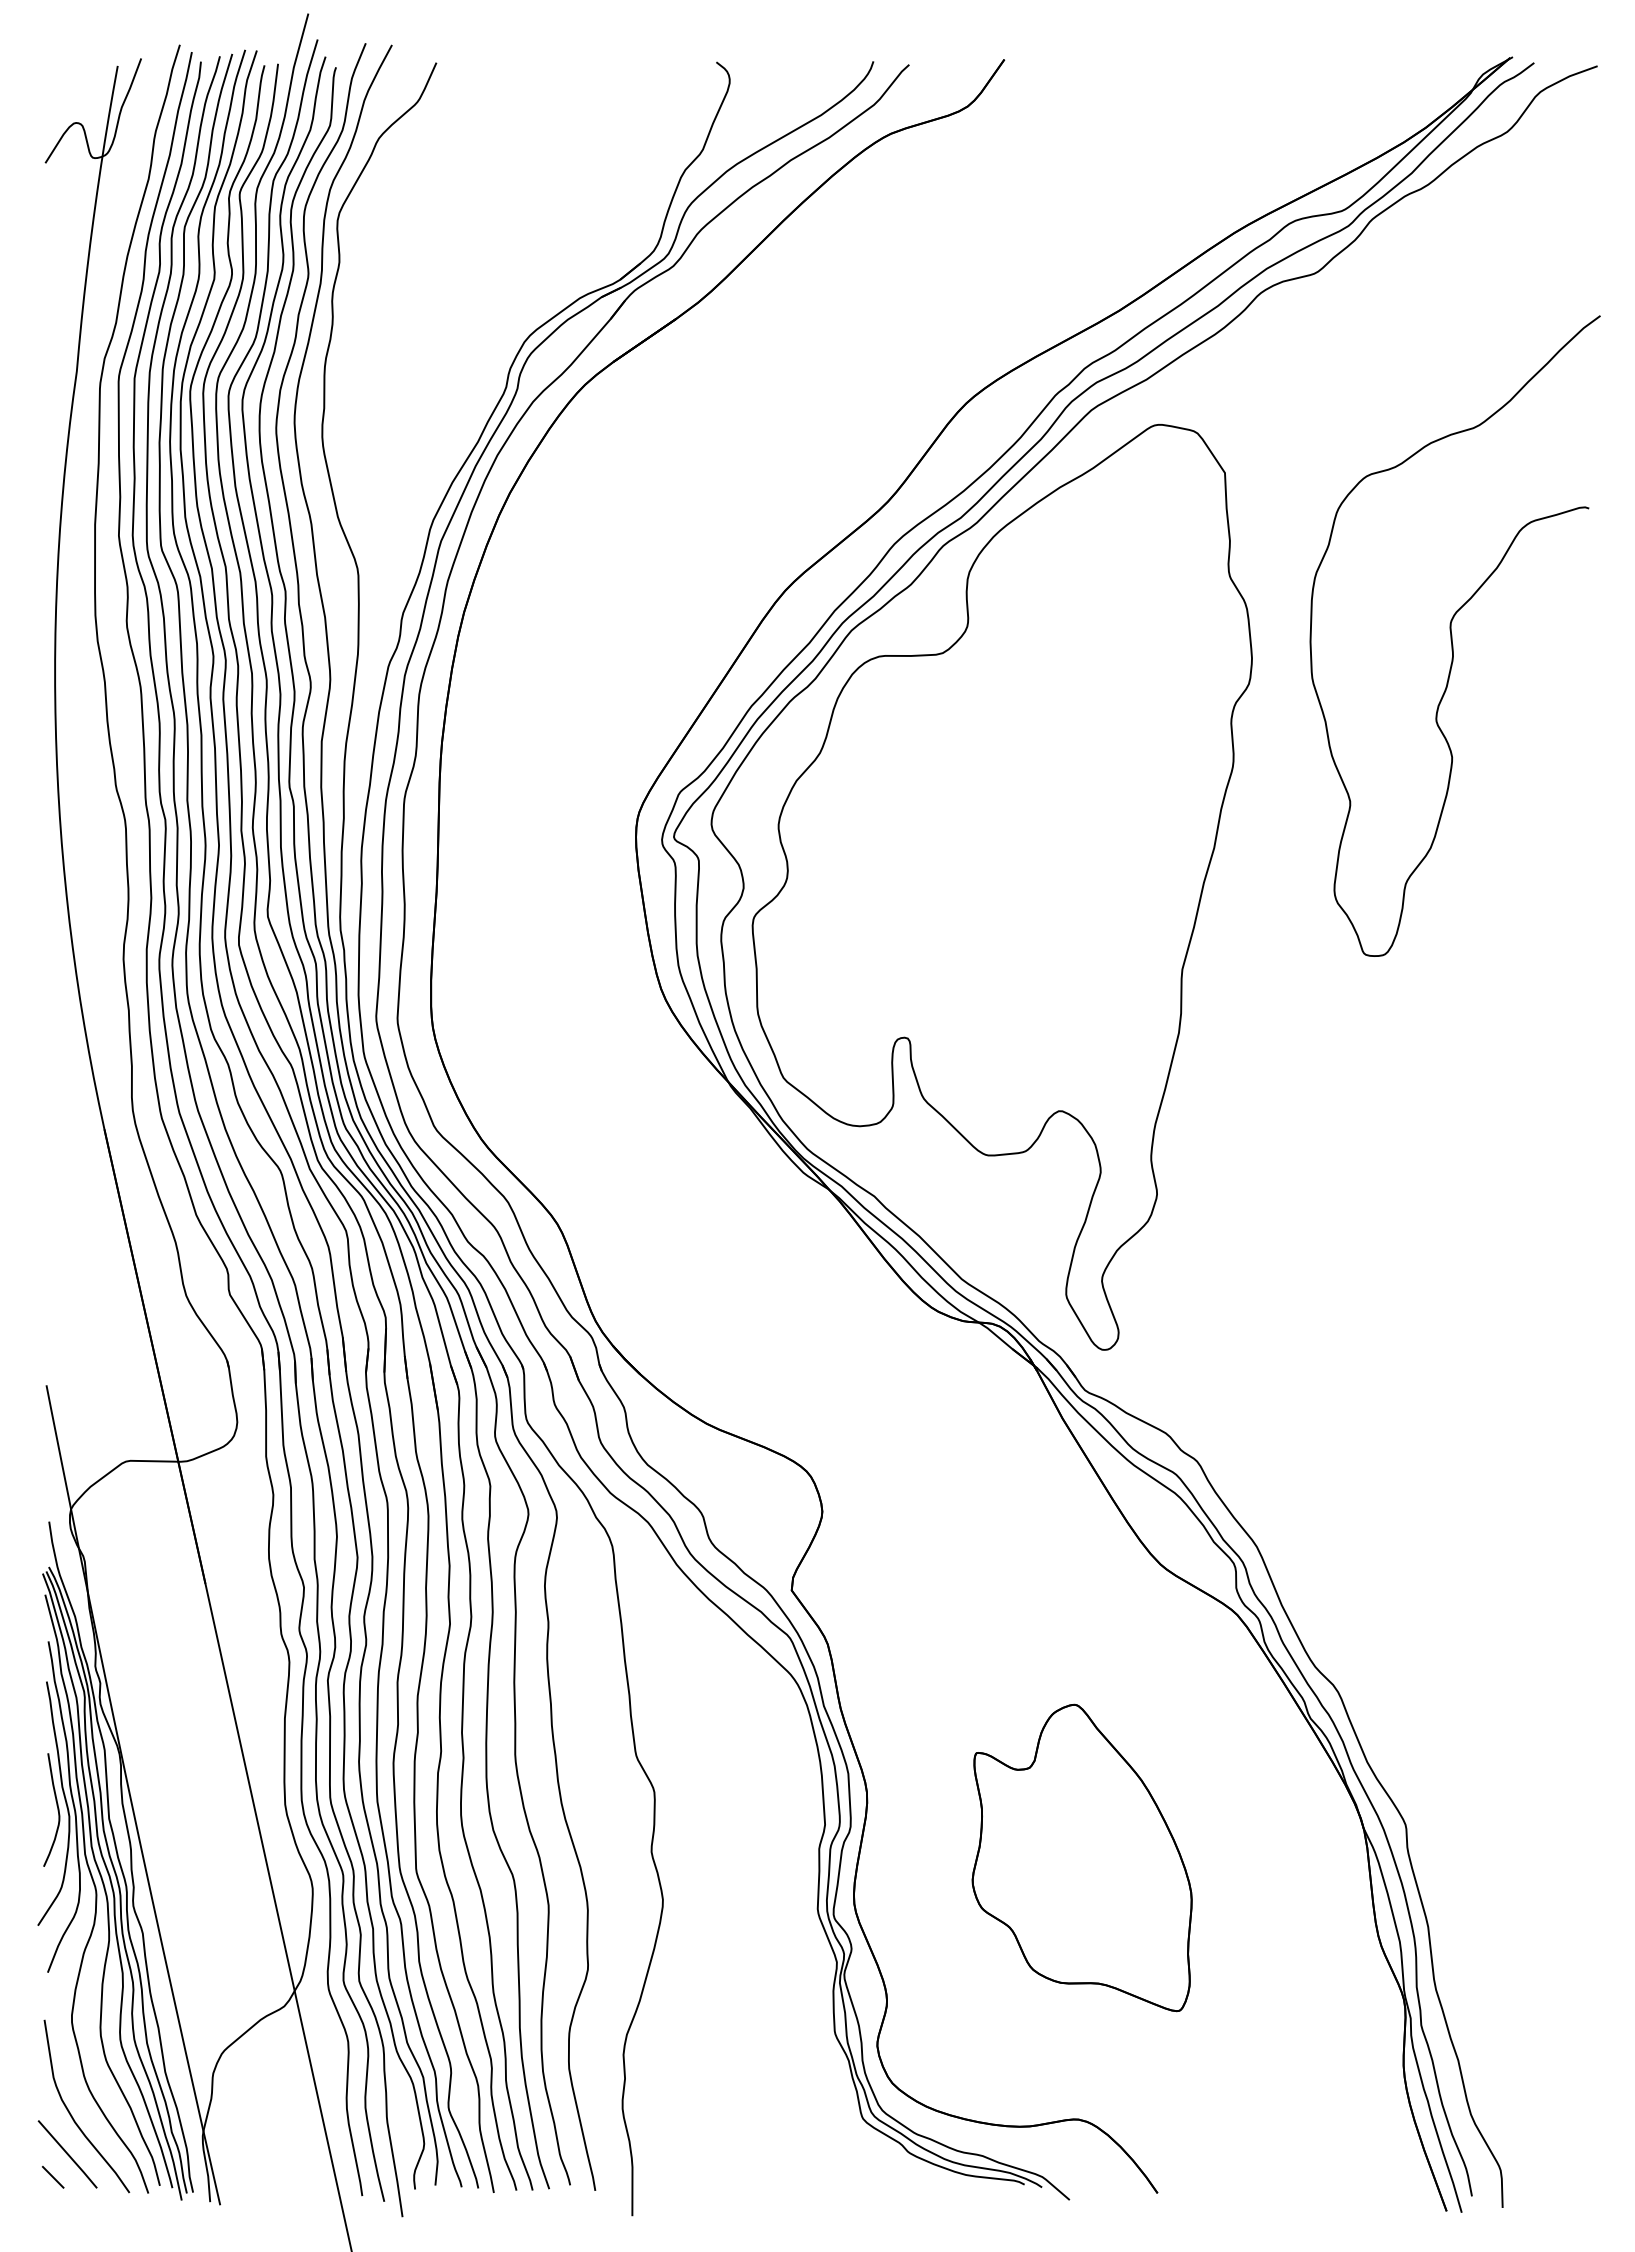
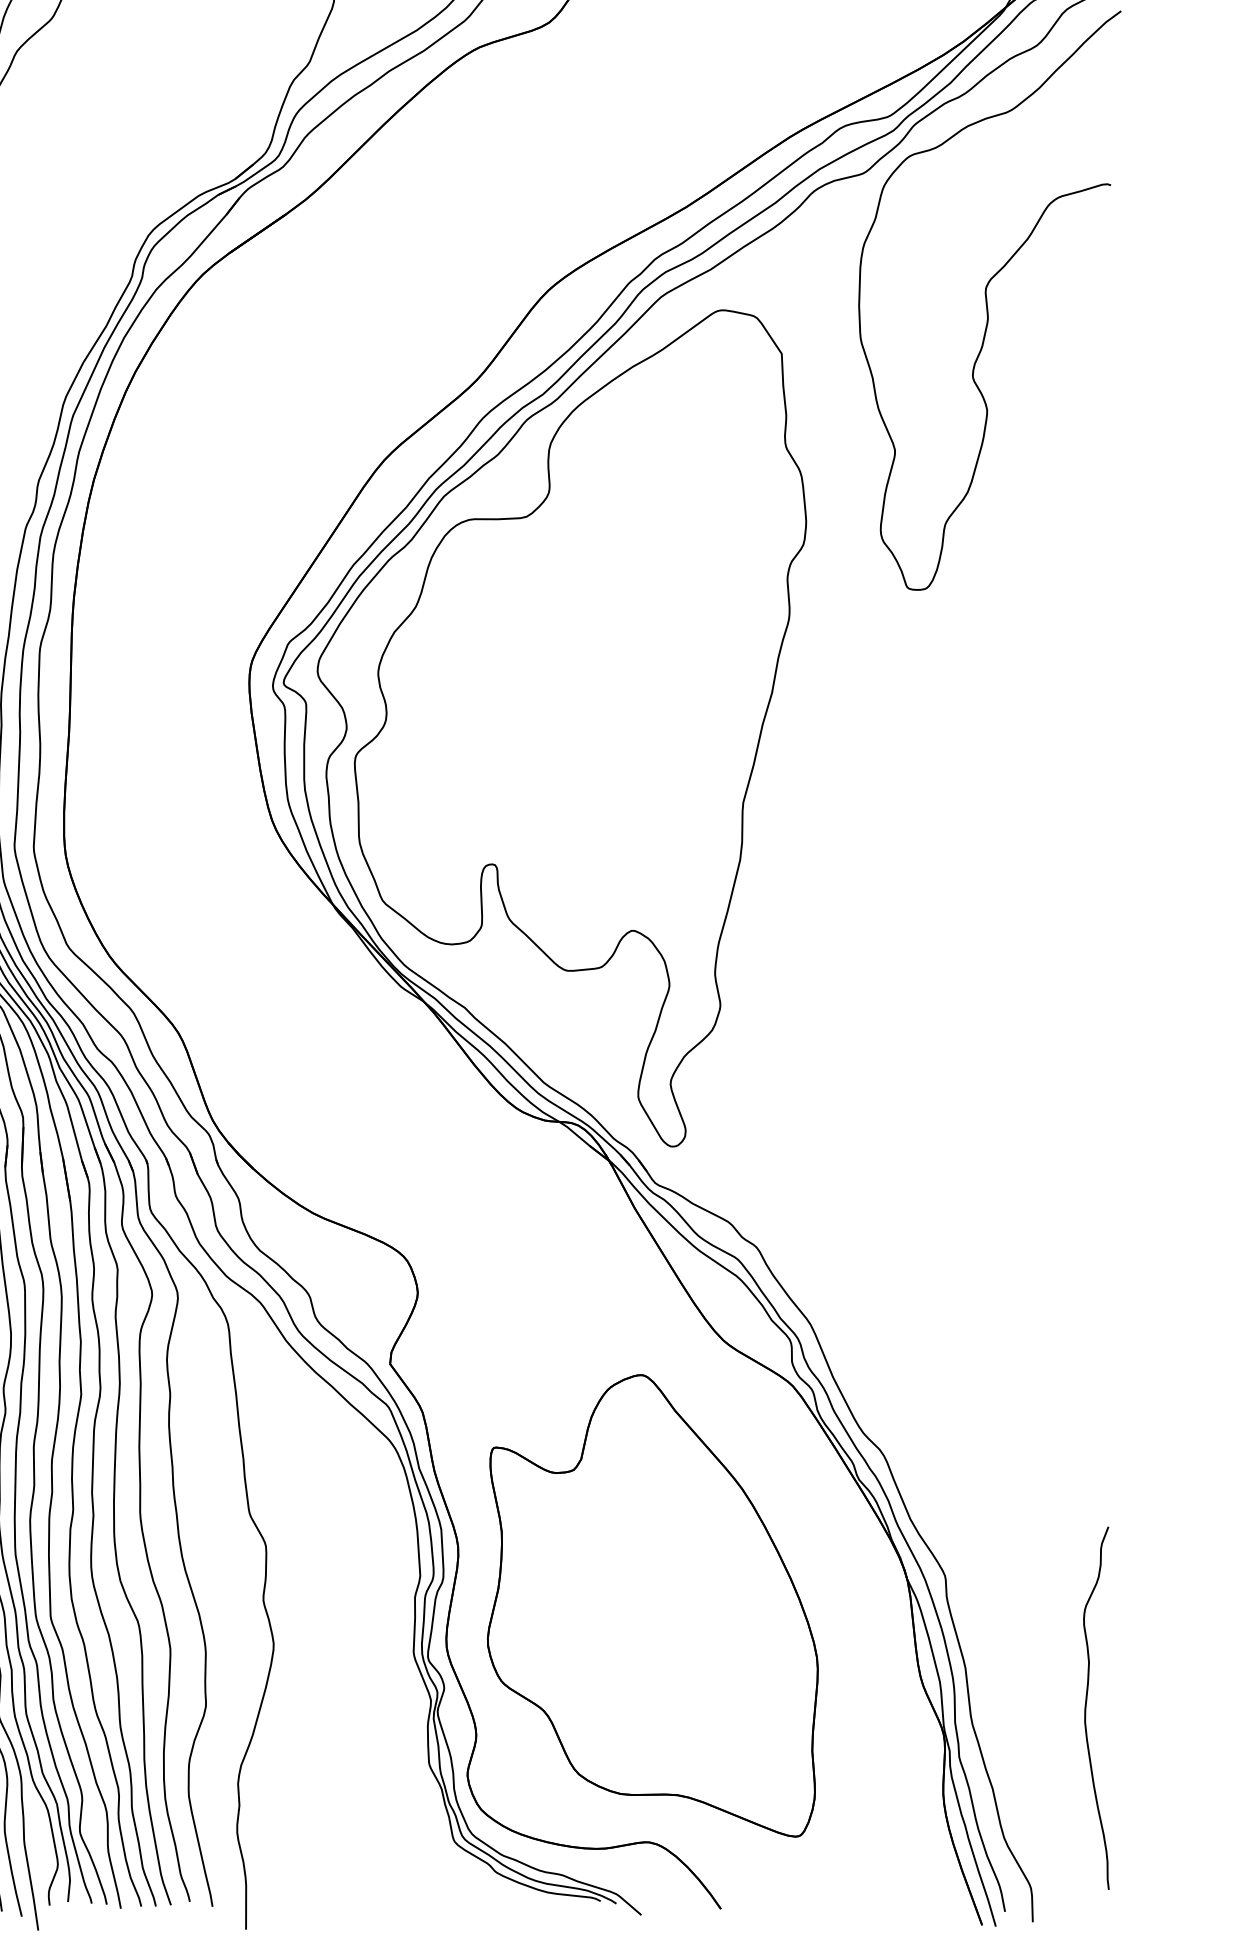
curve: (1452, 635) -> (987, 300), moved
part: (1081, 1857) -> (652, 1605), size x1.67
curve: (1562, 1968) -> (1086, 1705), added

